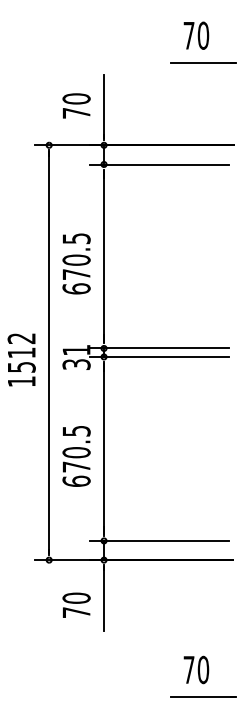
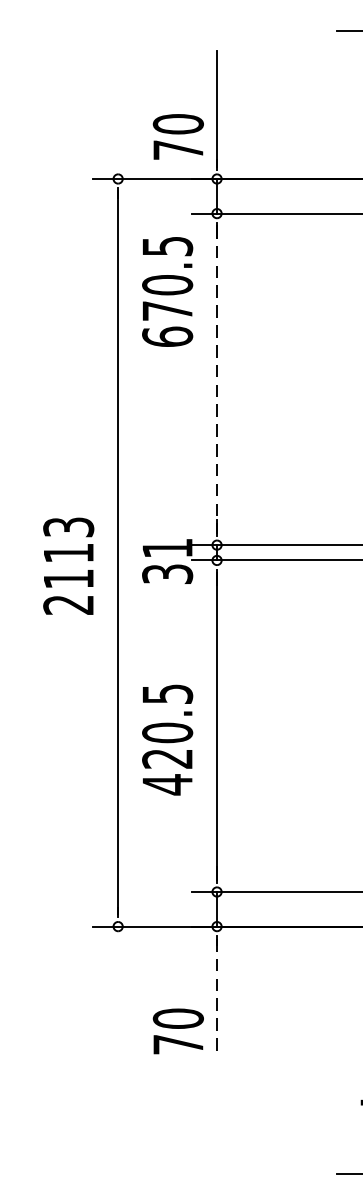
text: (76, 105) -> (178, 136), moved
line: (104, 256) -> (217, 379), solid -> dashed
text: (76, 263) -> (167, 291), moved
text: (21, 360) -> (68, 566), 1512 -> 2113
text: (76, 474) -> (167, 772), 670.5 -> 420.5
line: (104, 598) -> (217, 995), solid -> dashed
text: (76, 604) -> (178, 1029), moved

